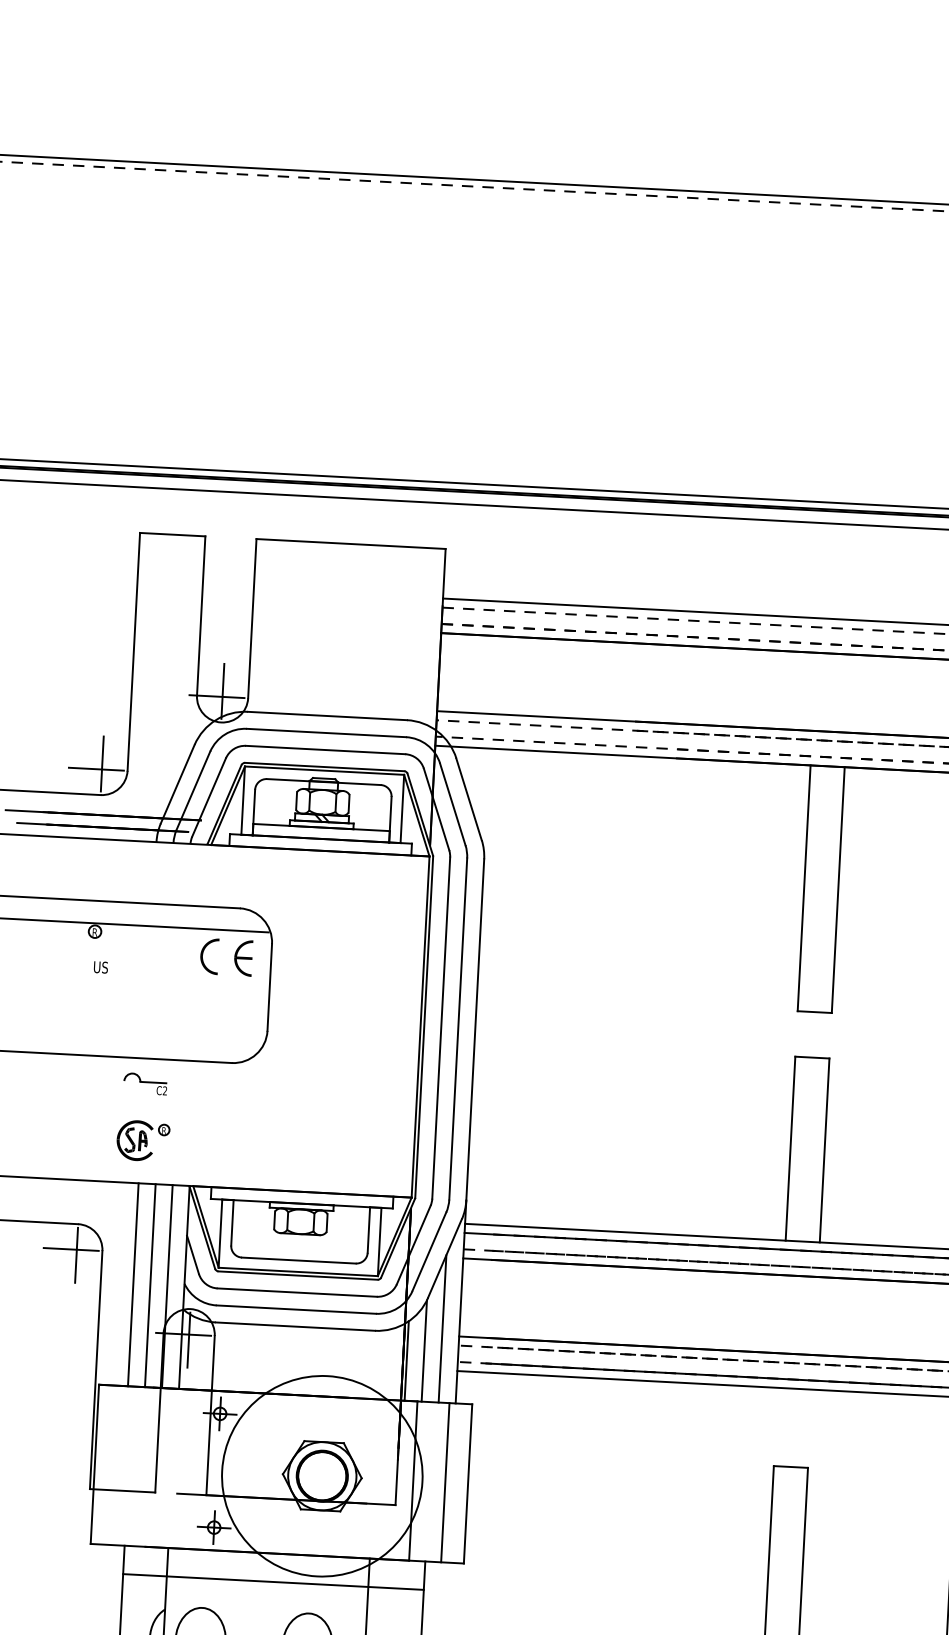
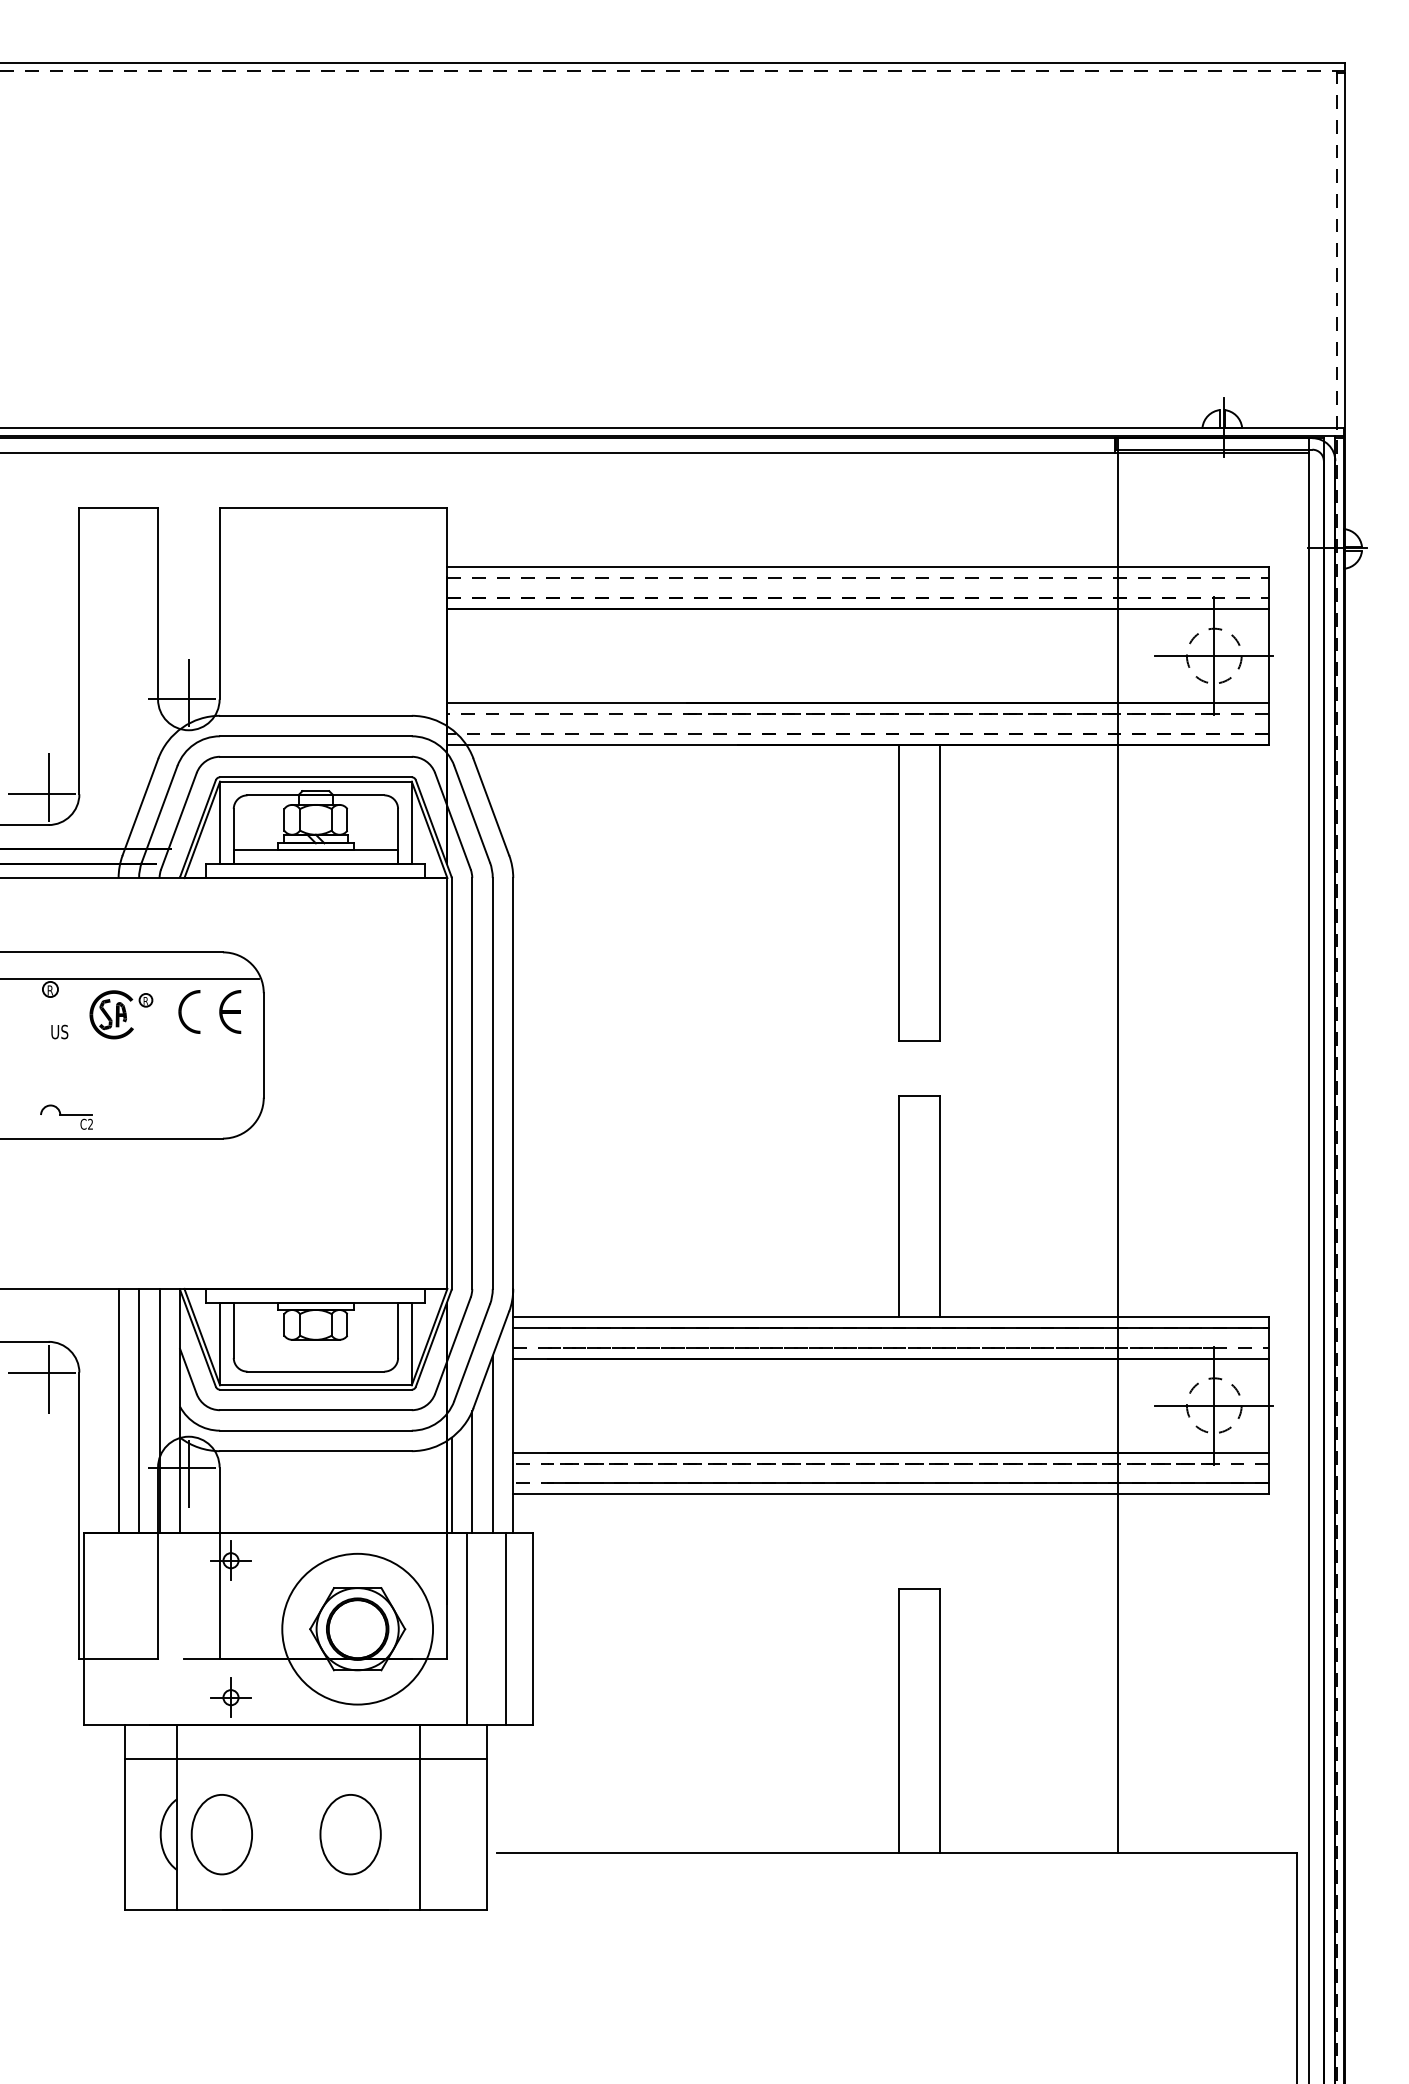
part: (145, 1083) -> (66, 1116), moved
part: (143, 1140) -> (121, 1014), moved
circle: (322, 1475) -> (357, 1628), size x0.62

